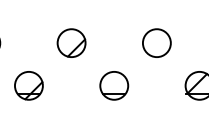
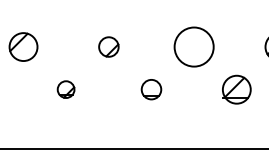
part: (71, 42) -> (108, 46), size x0.7
circle: (157, 43) -> (194, 47), size x1.4
part: (28, 85) -> (65, 89), size x0.6
part: (114, 85) -> (151, 89), size x0.7

